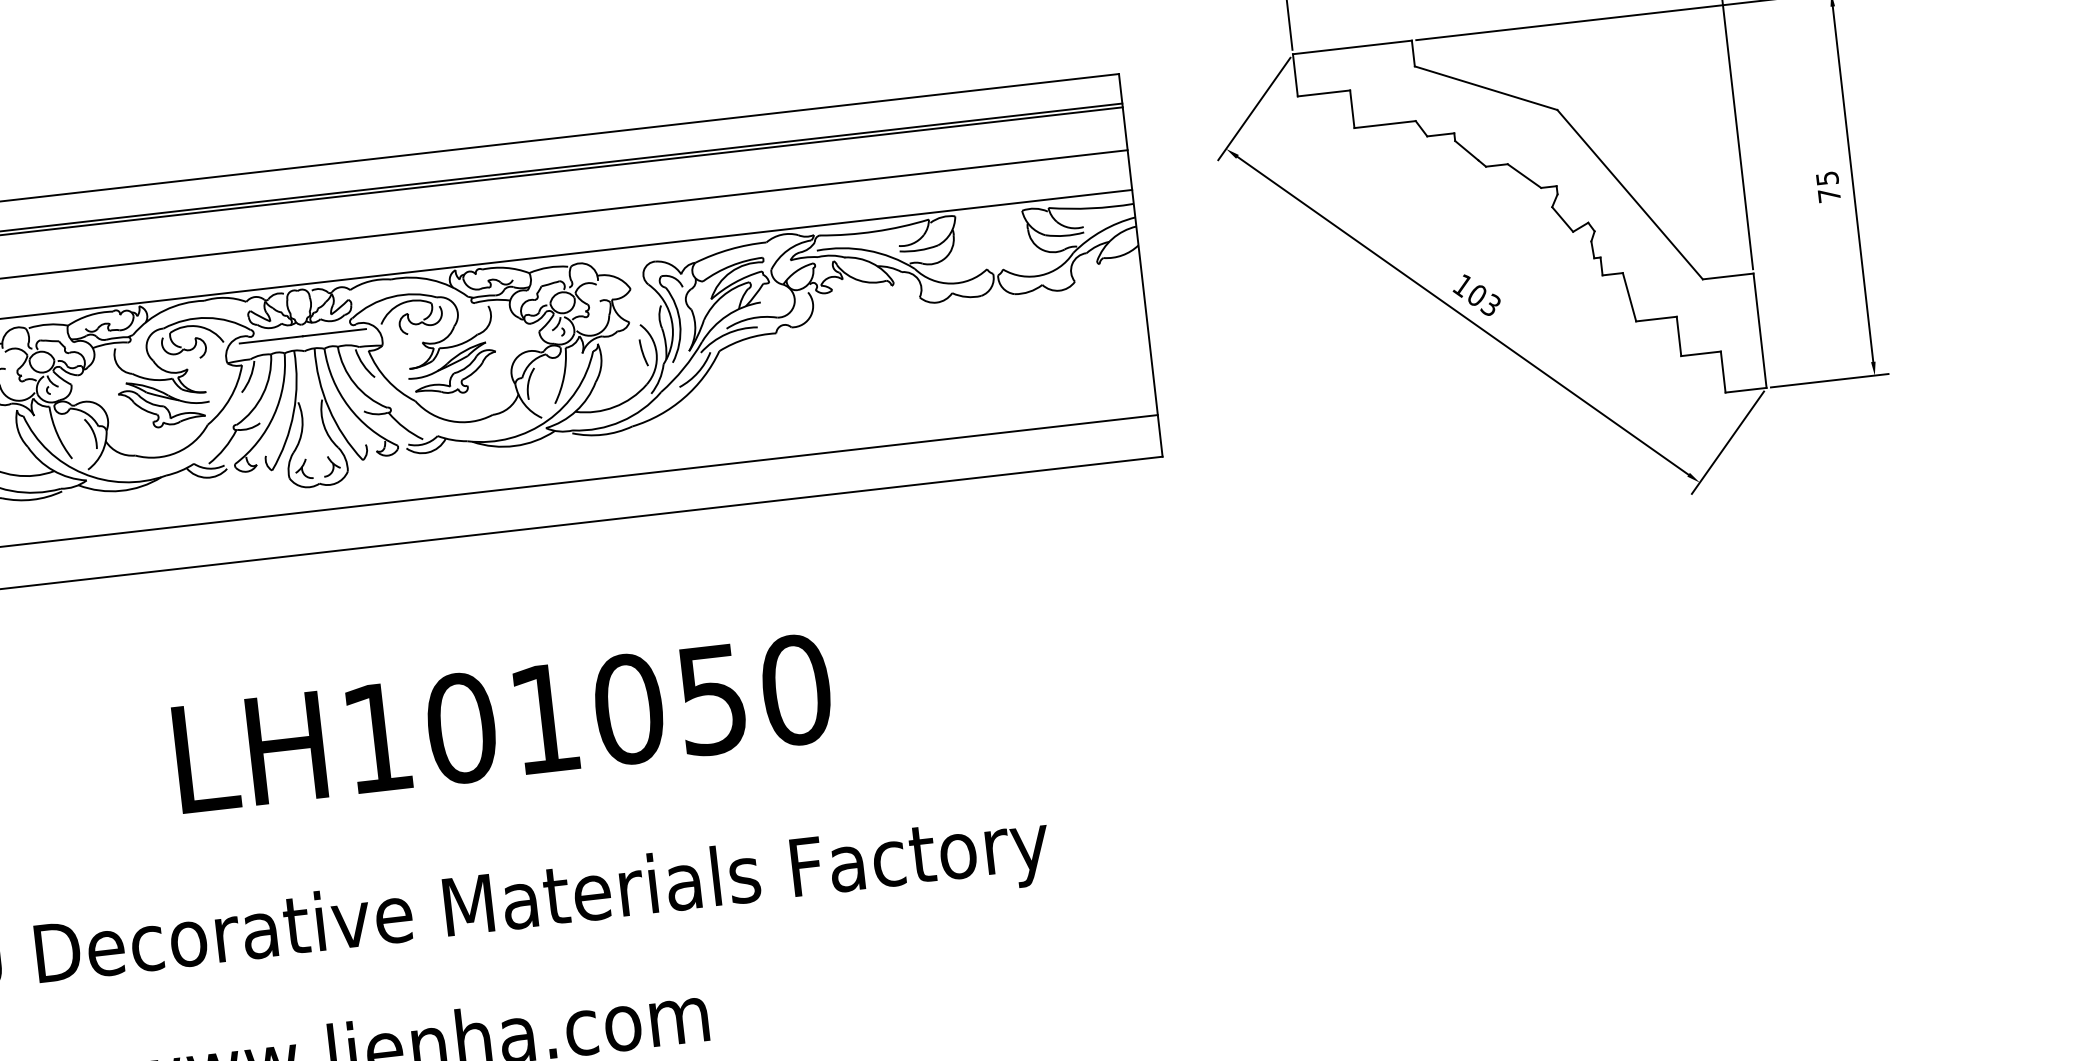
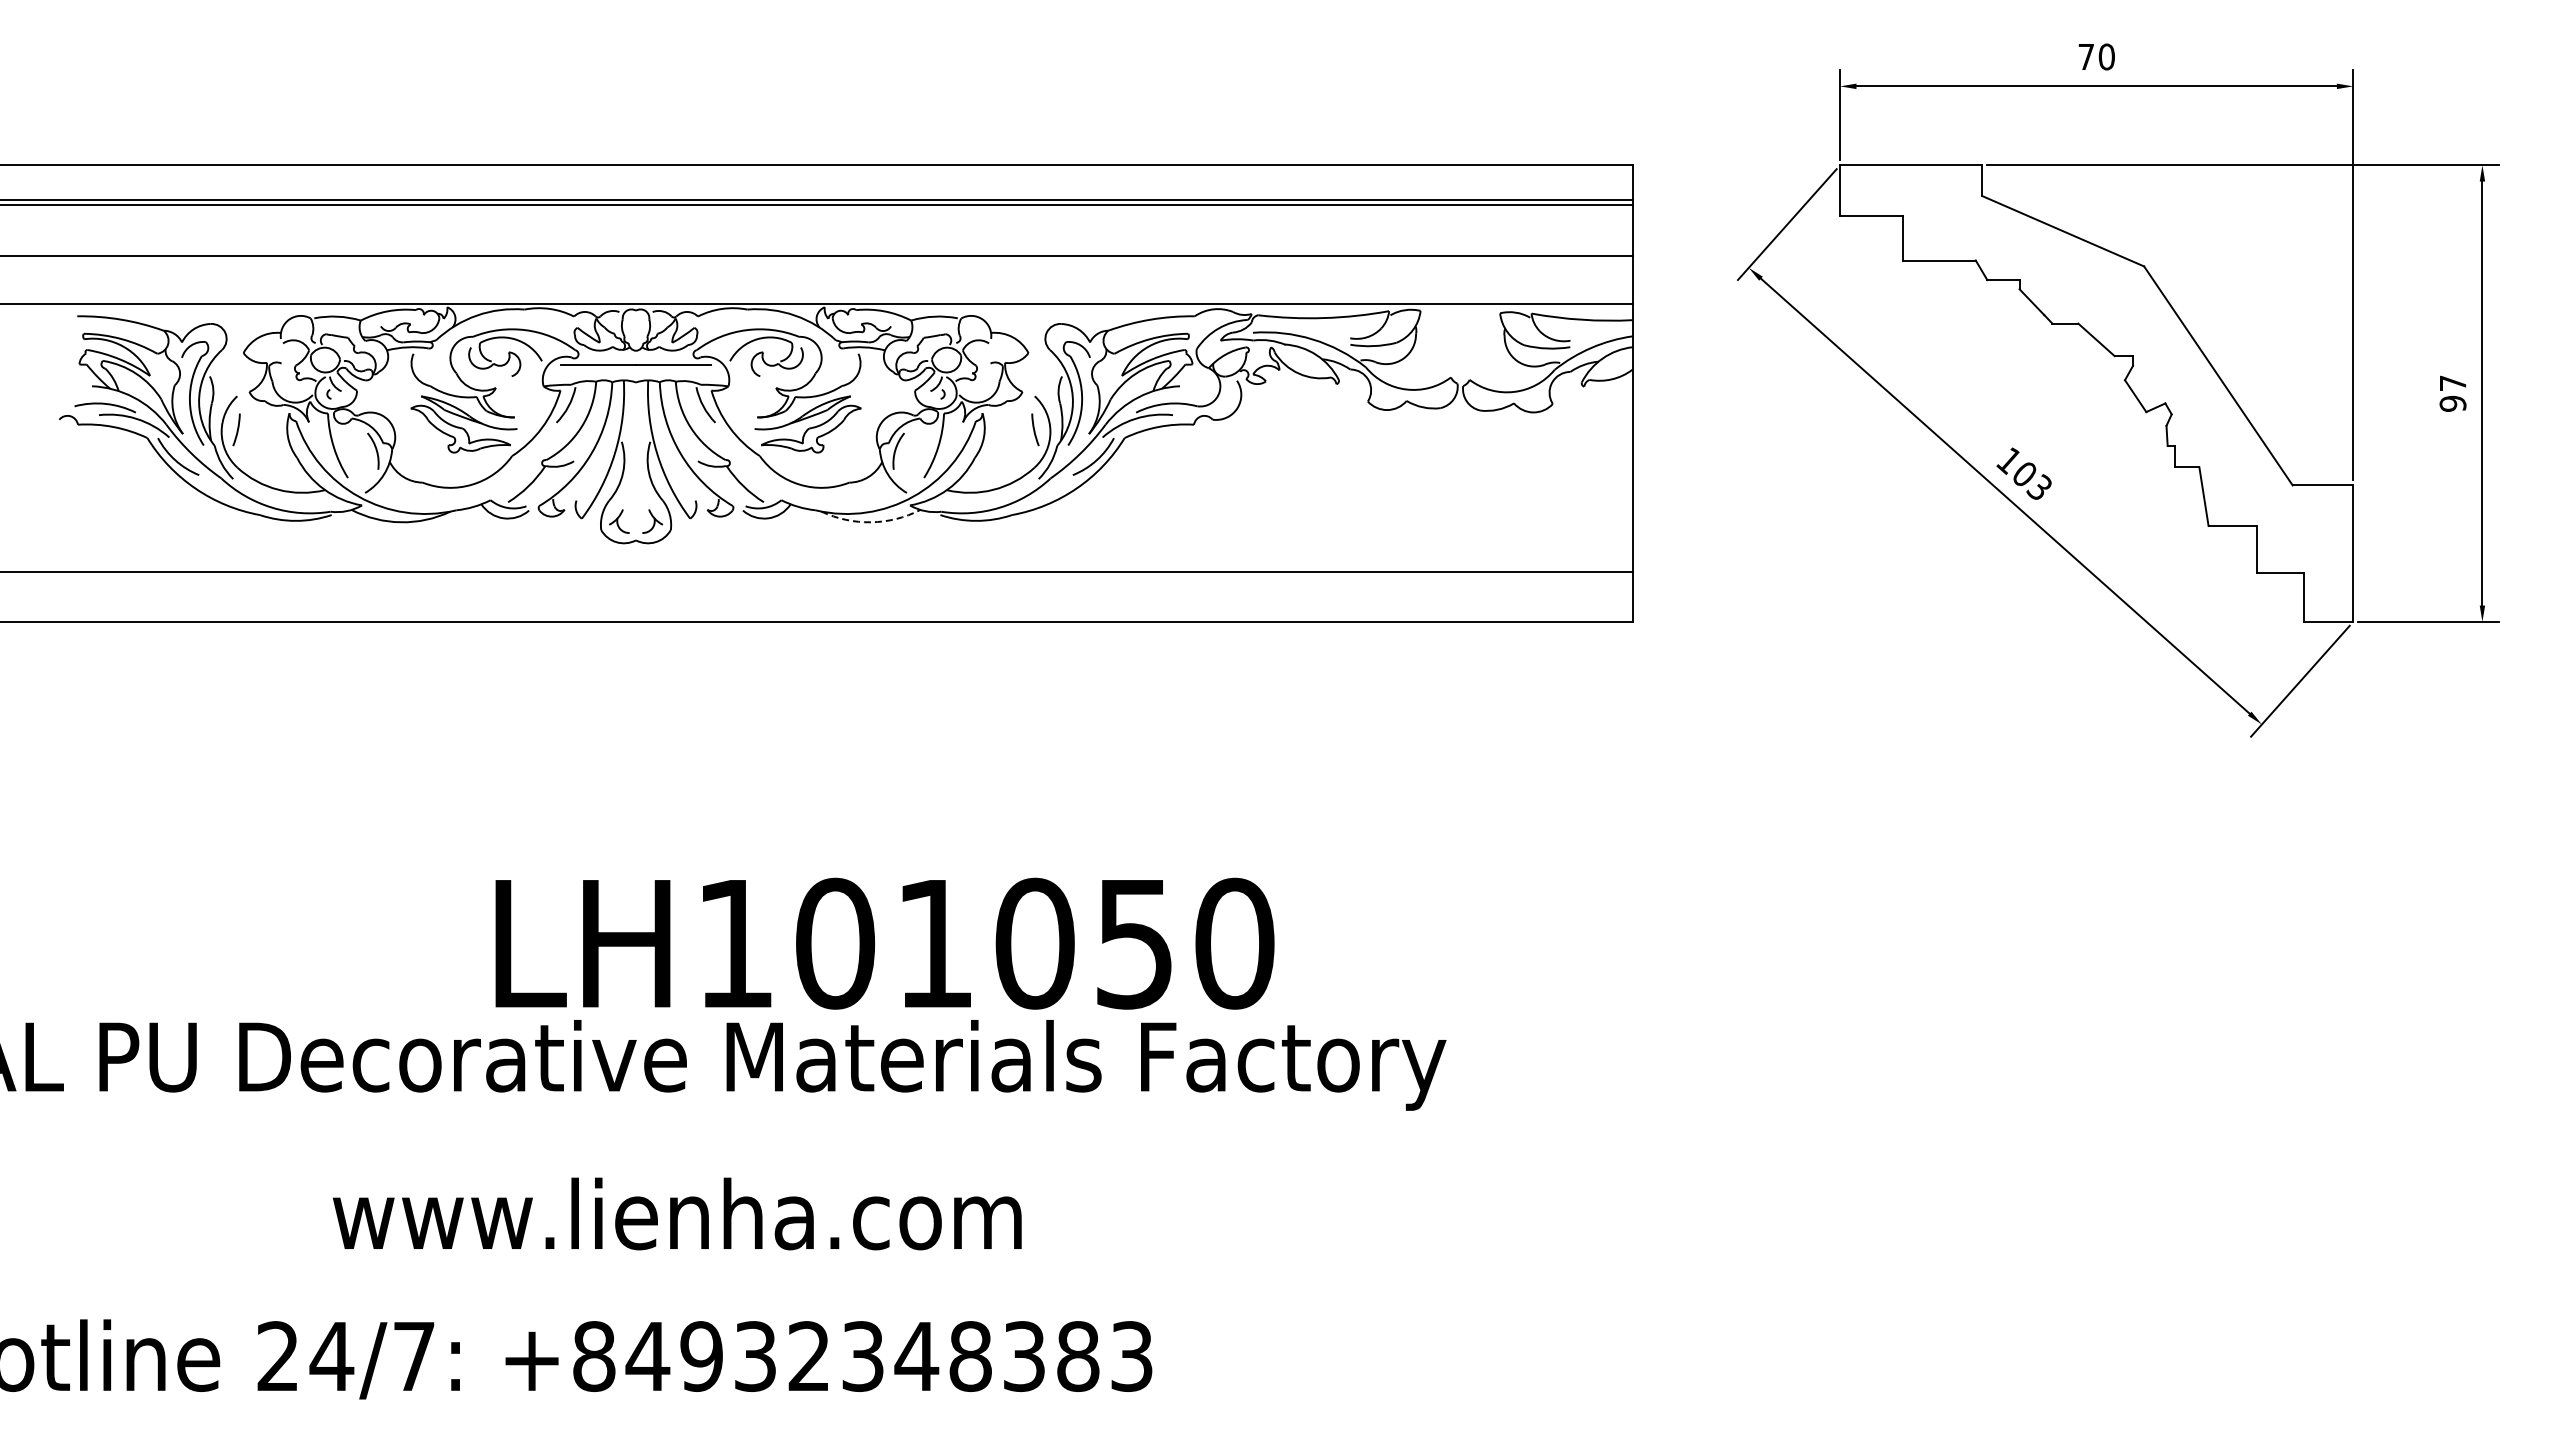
text: (1827, 187) -> (2452, 393), 75 -> 97
arc: (515, 446) -> (871, 522), solid -> dashed
text: (502, 723) -> (884, 943), moved

